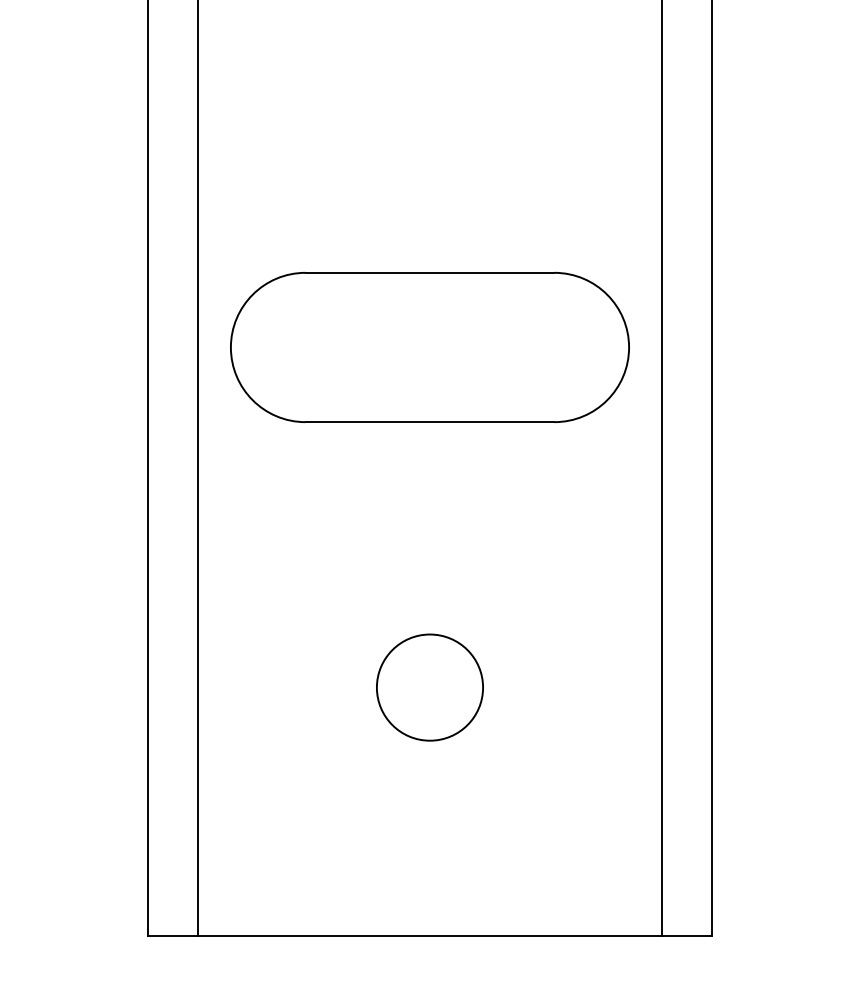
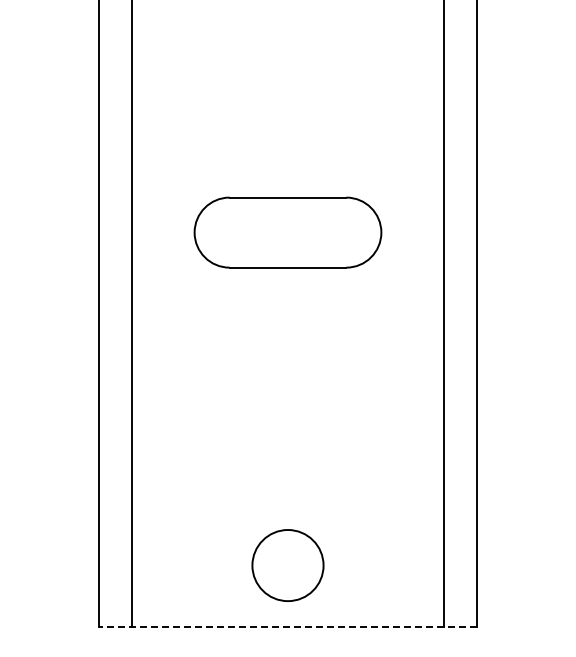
part: (429, 347) -> (287, 232), size x0.7
circle: (429, 687) -> (287, 565), moved
line: (430, 936) -> (288, 627), solid -> dashed

